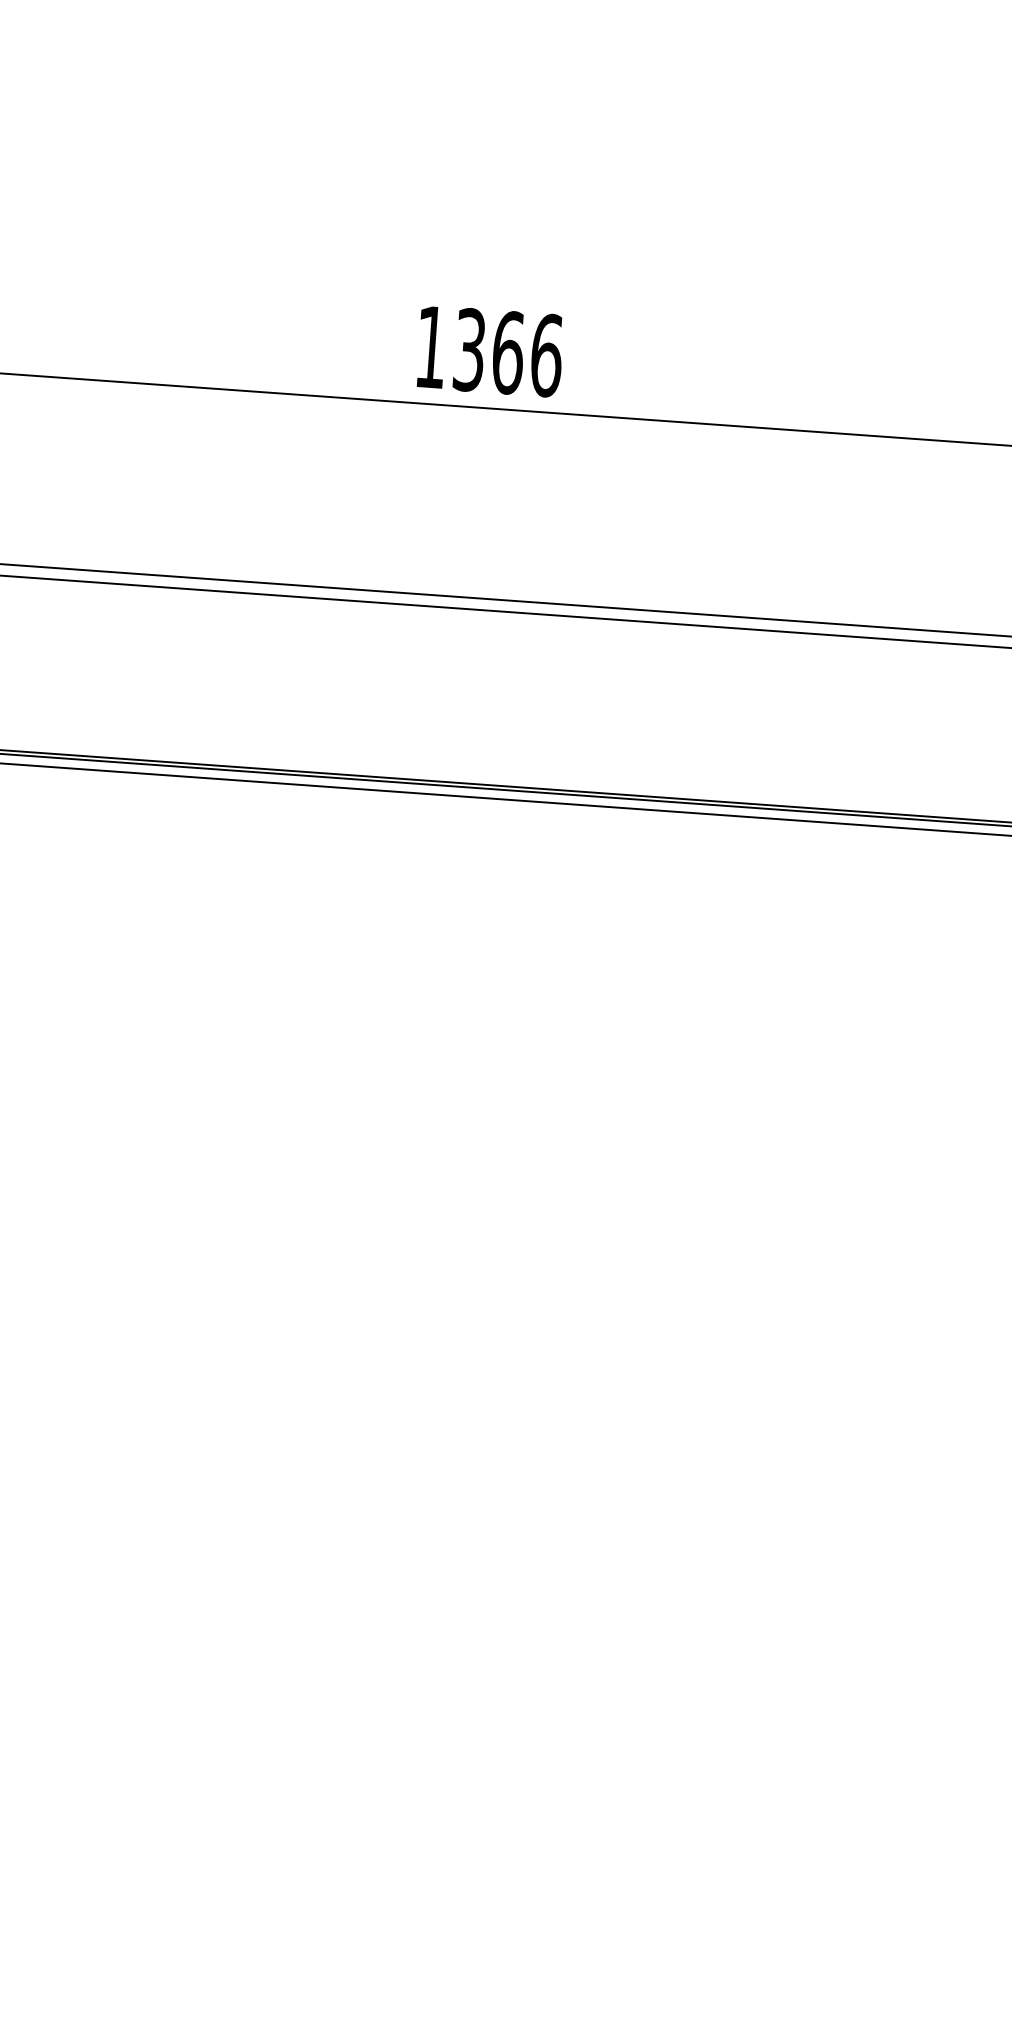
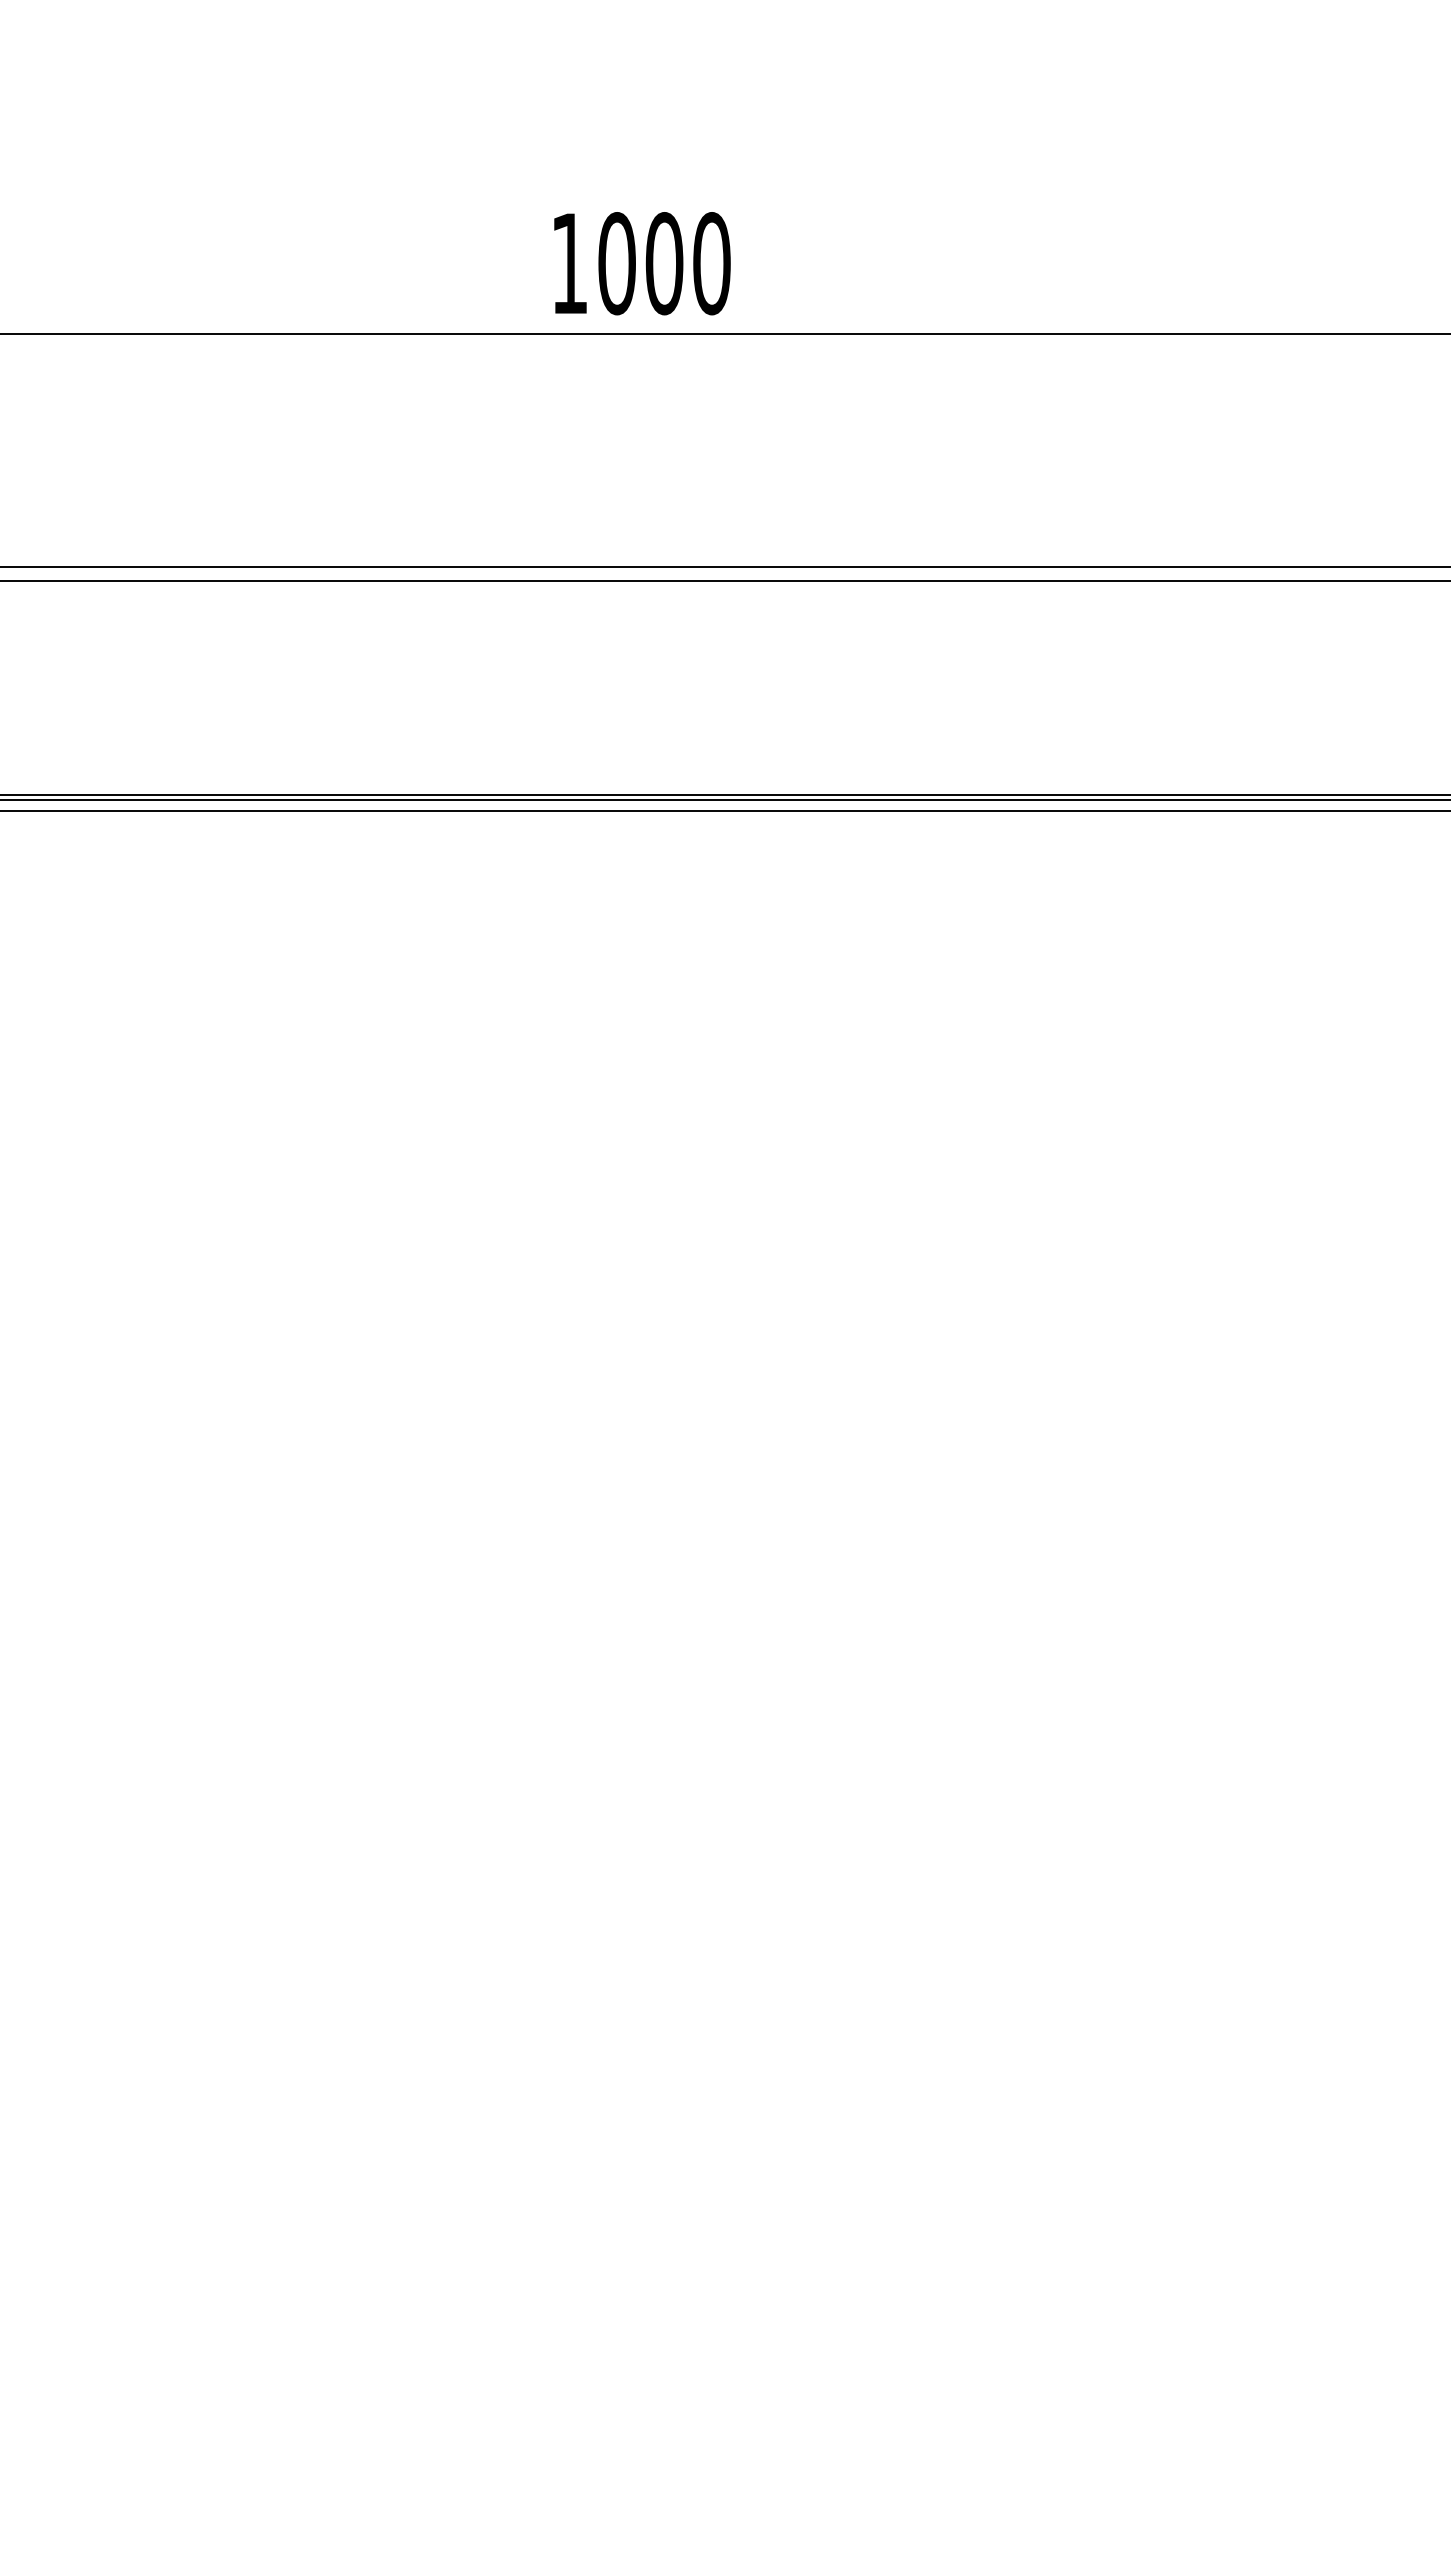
text: (508, 352) -> (664, 263), 1366 -> 1000

